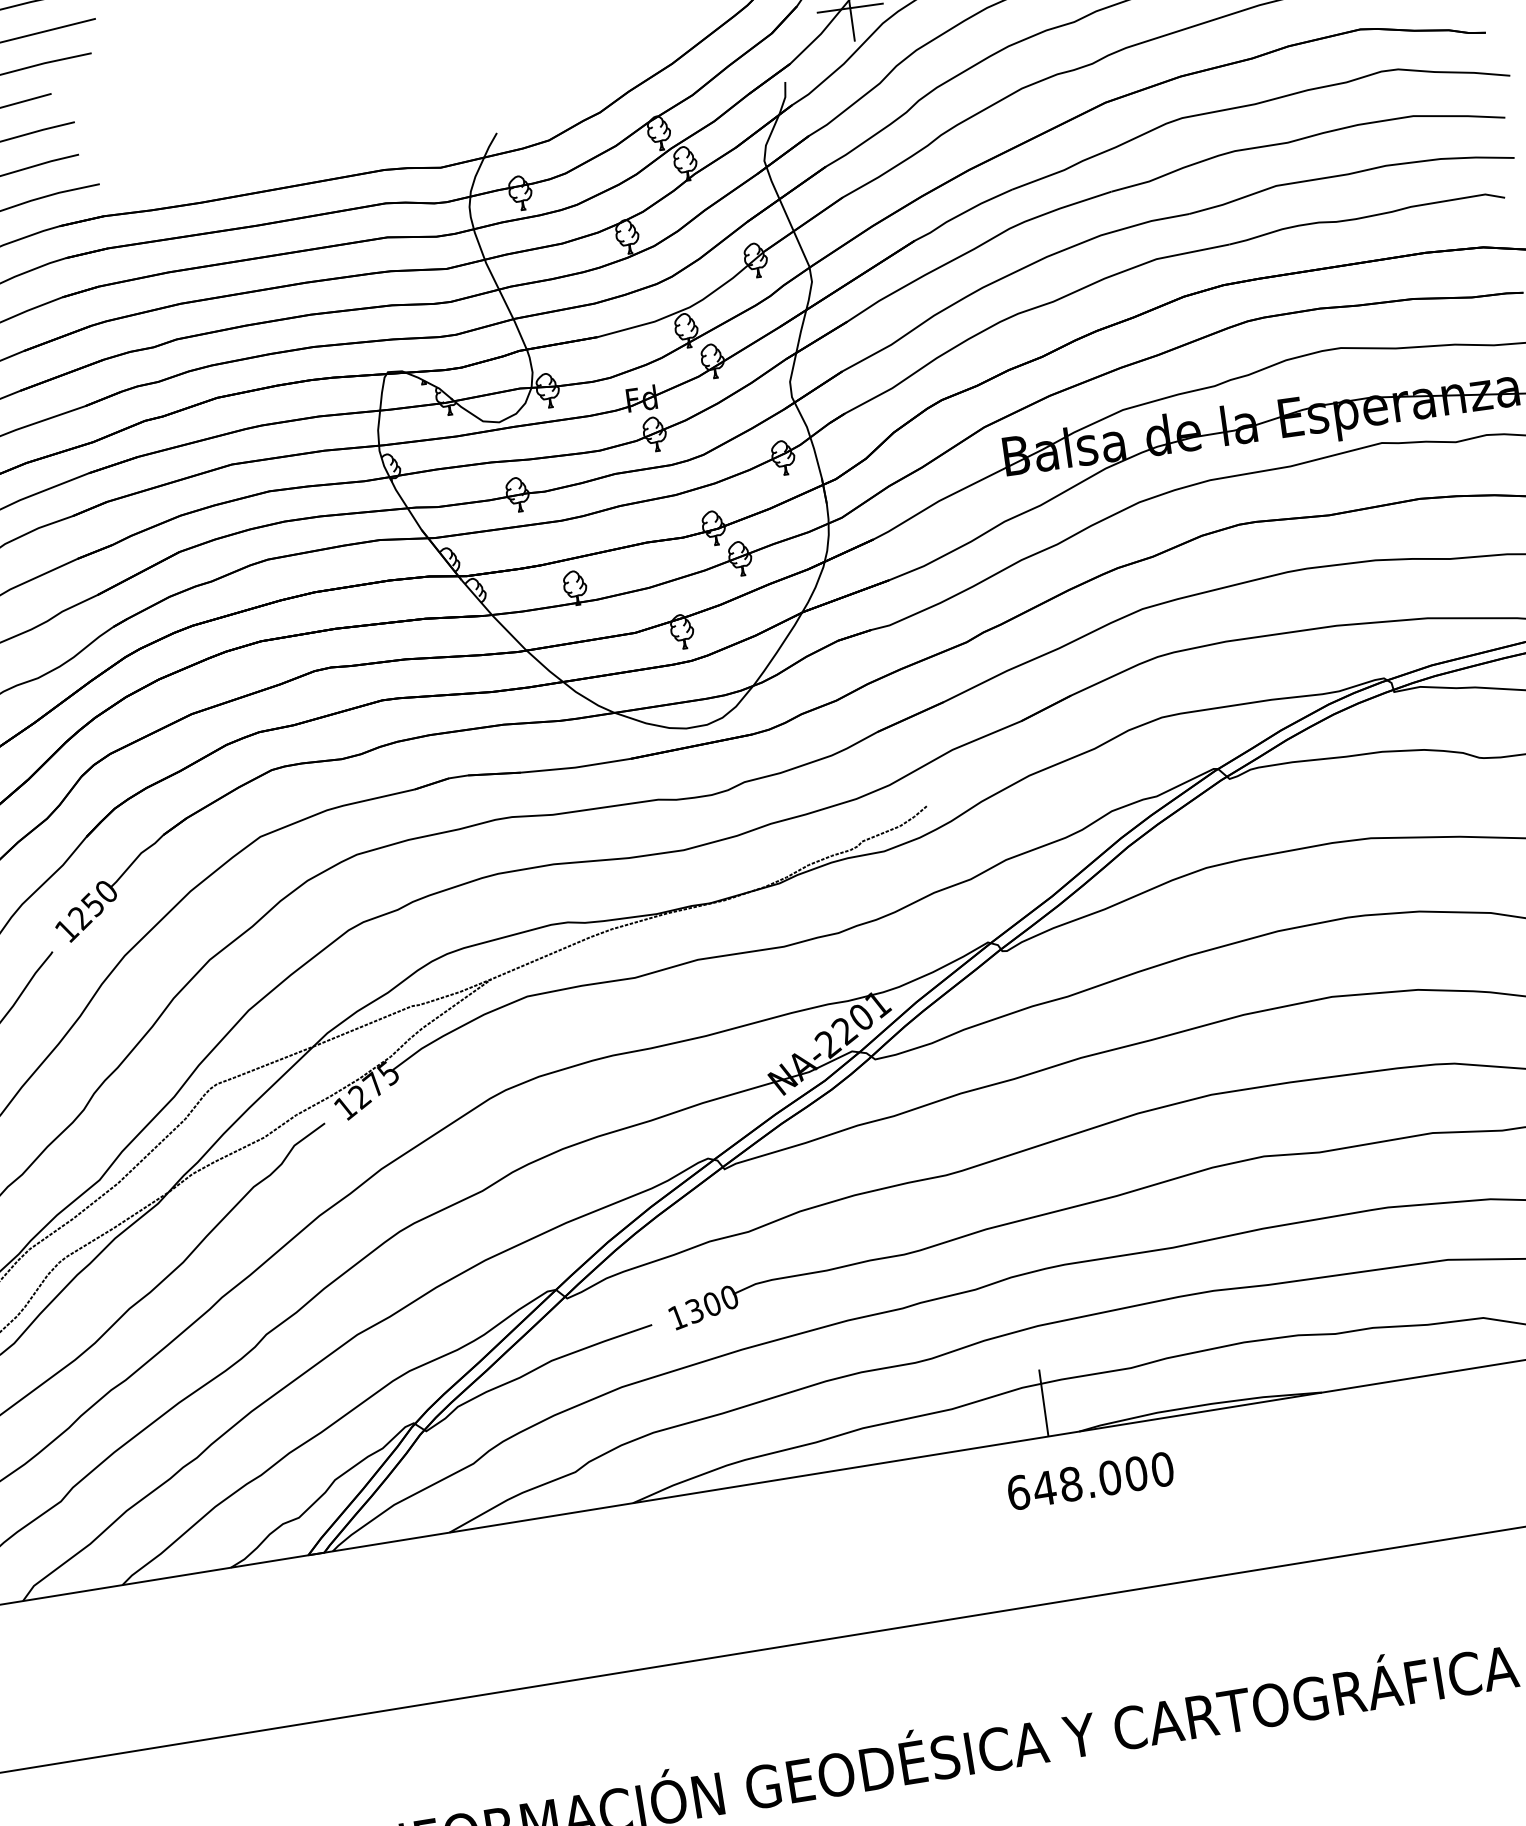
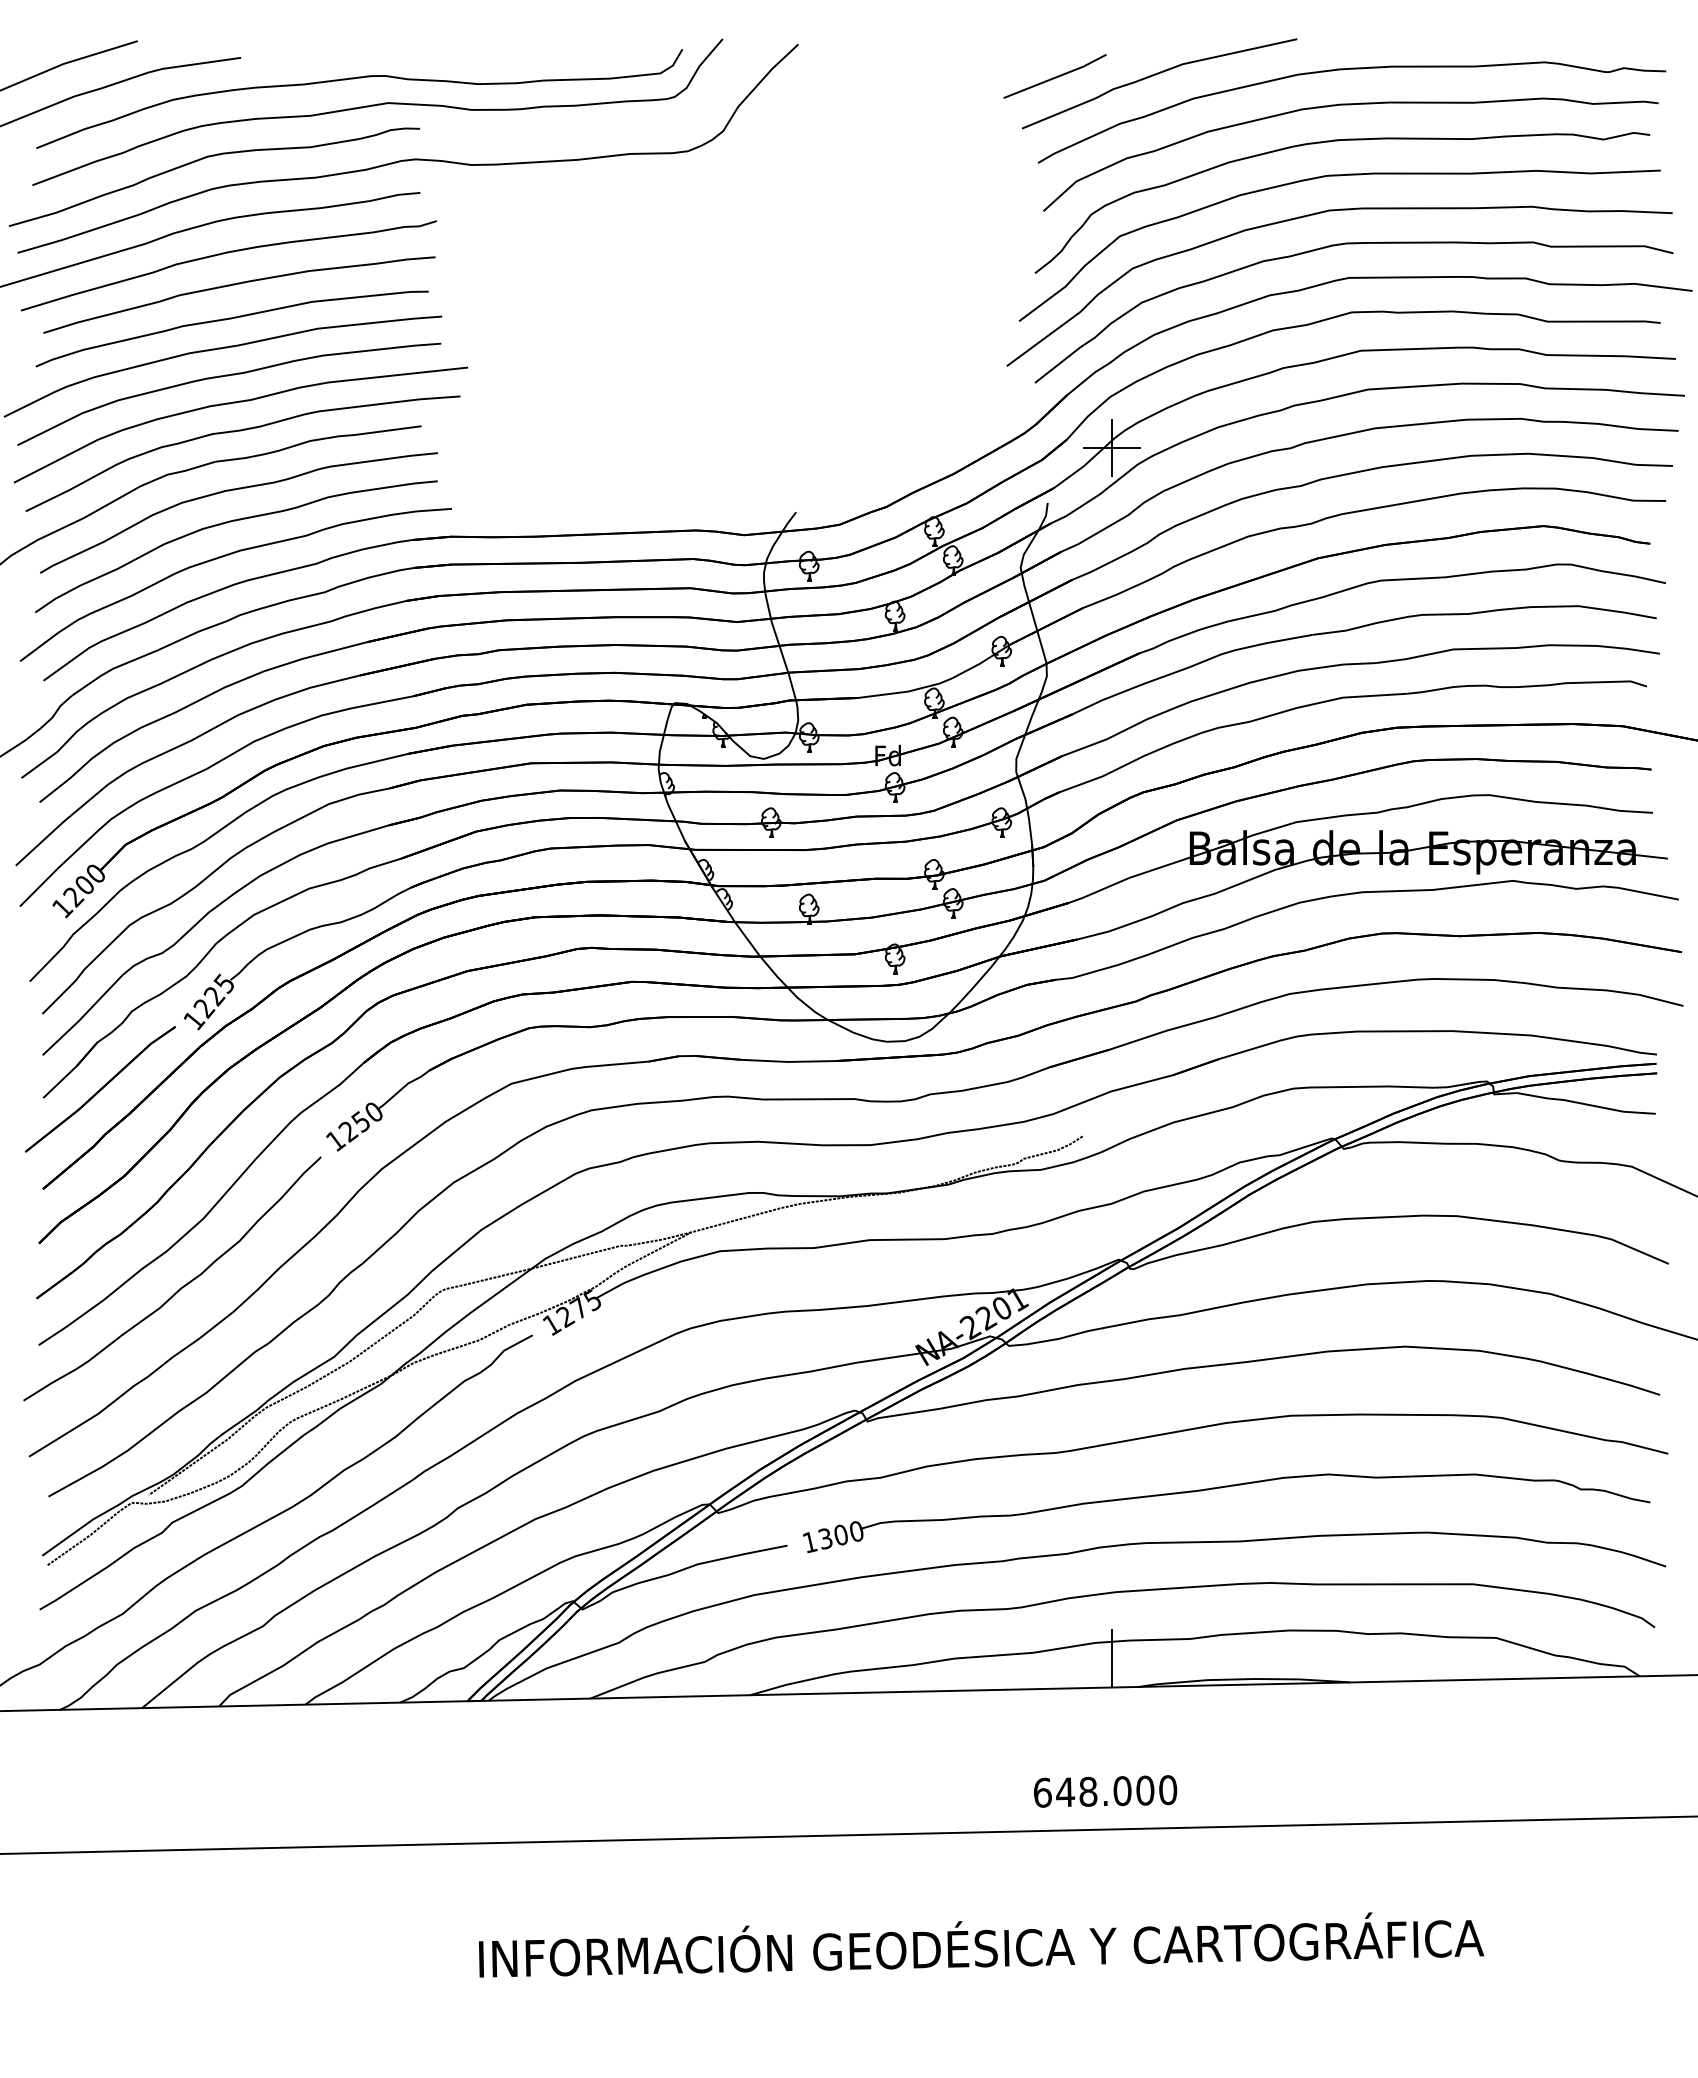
text: (1090, 1481) -> (1105, 1791), moved

